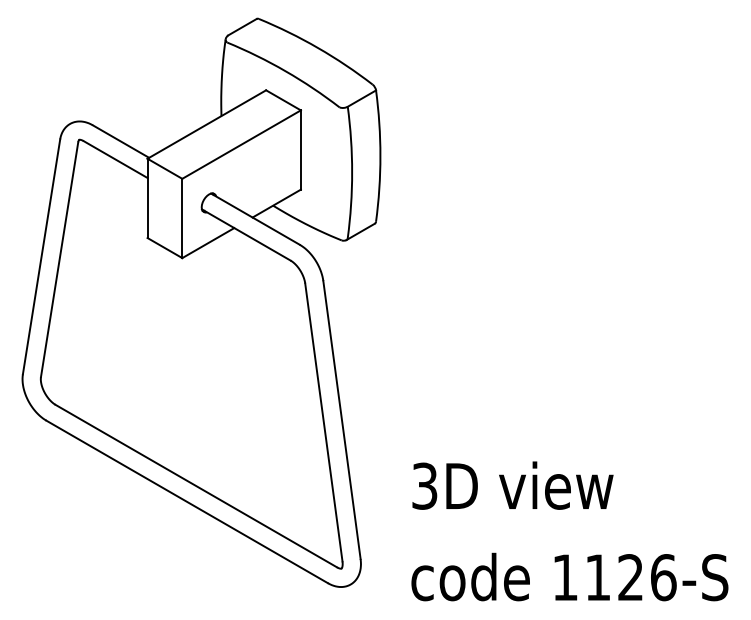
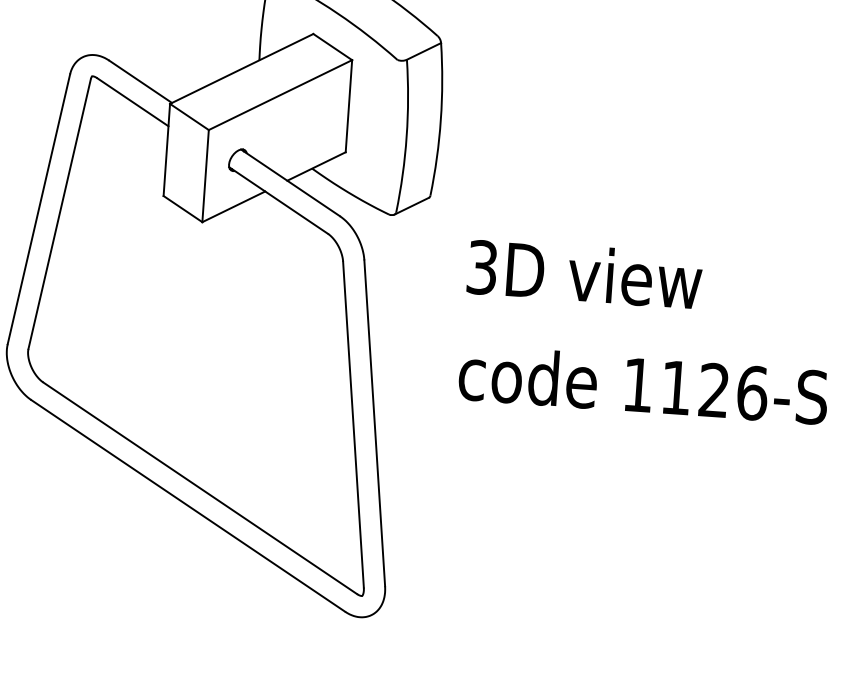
text: (569, 531) -> (646, 331), moved

